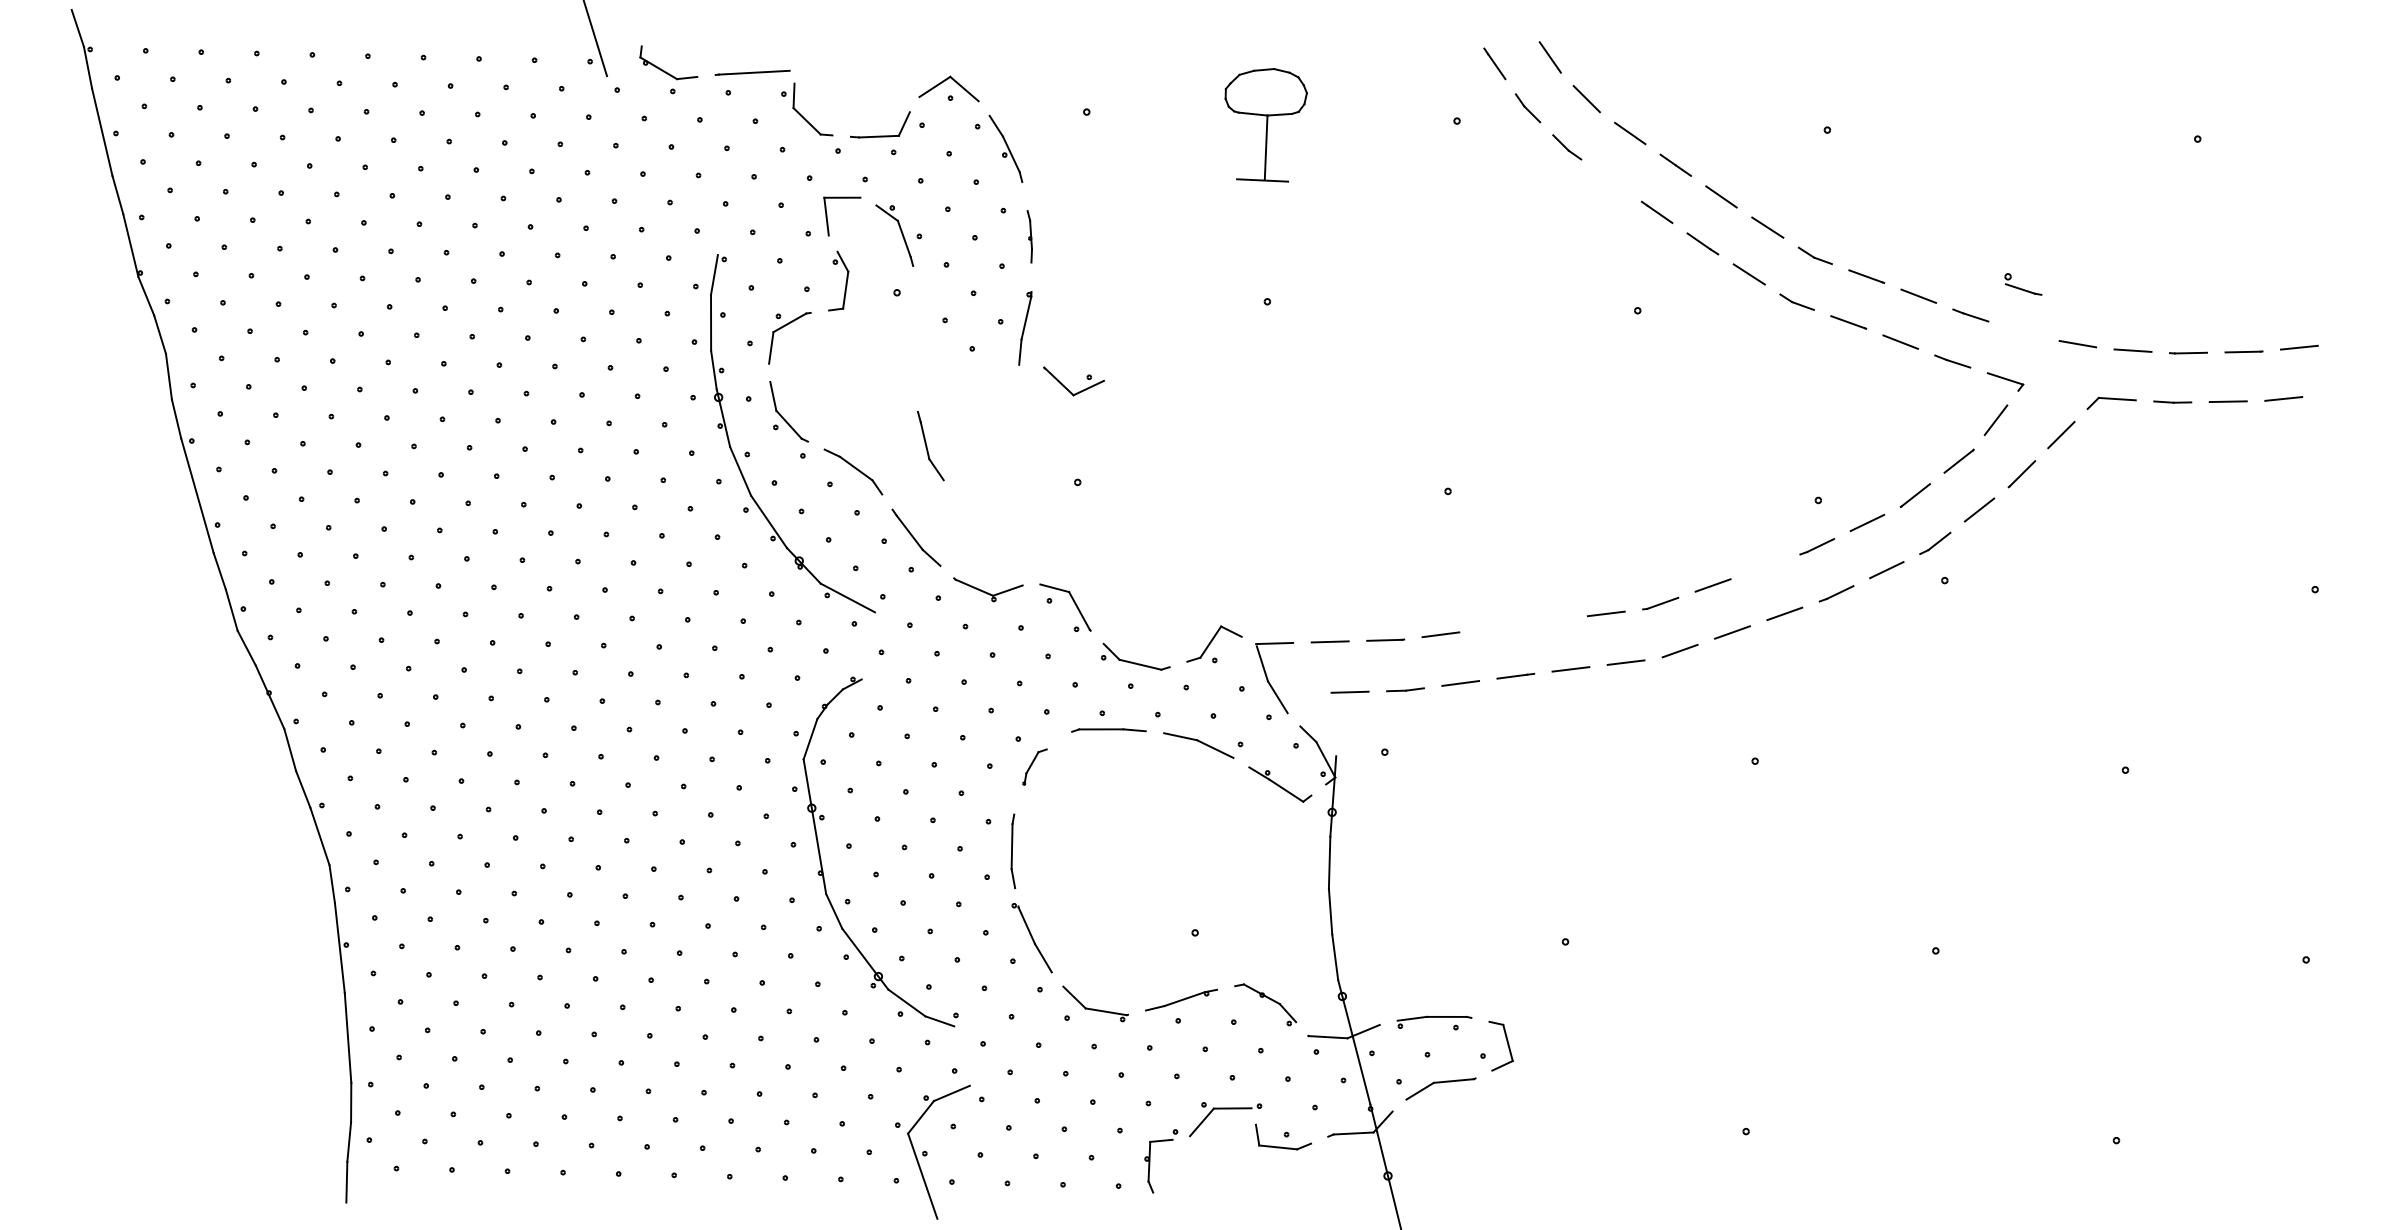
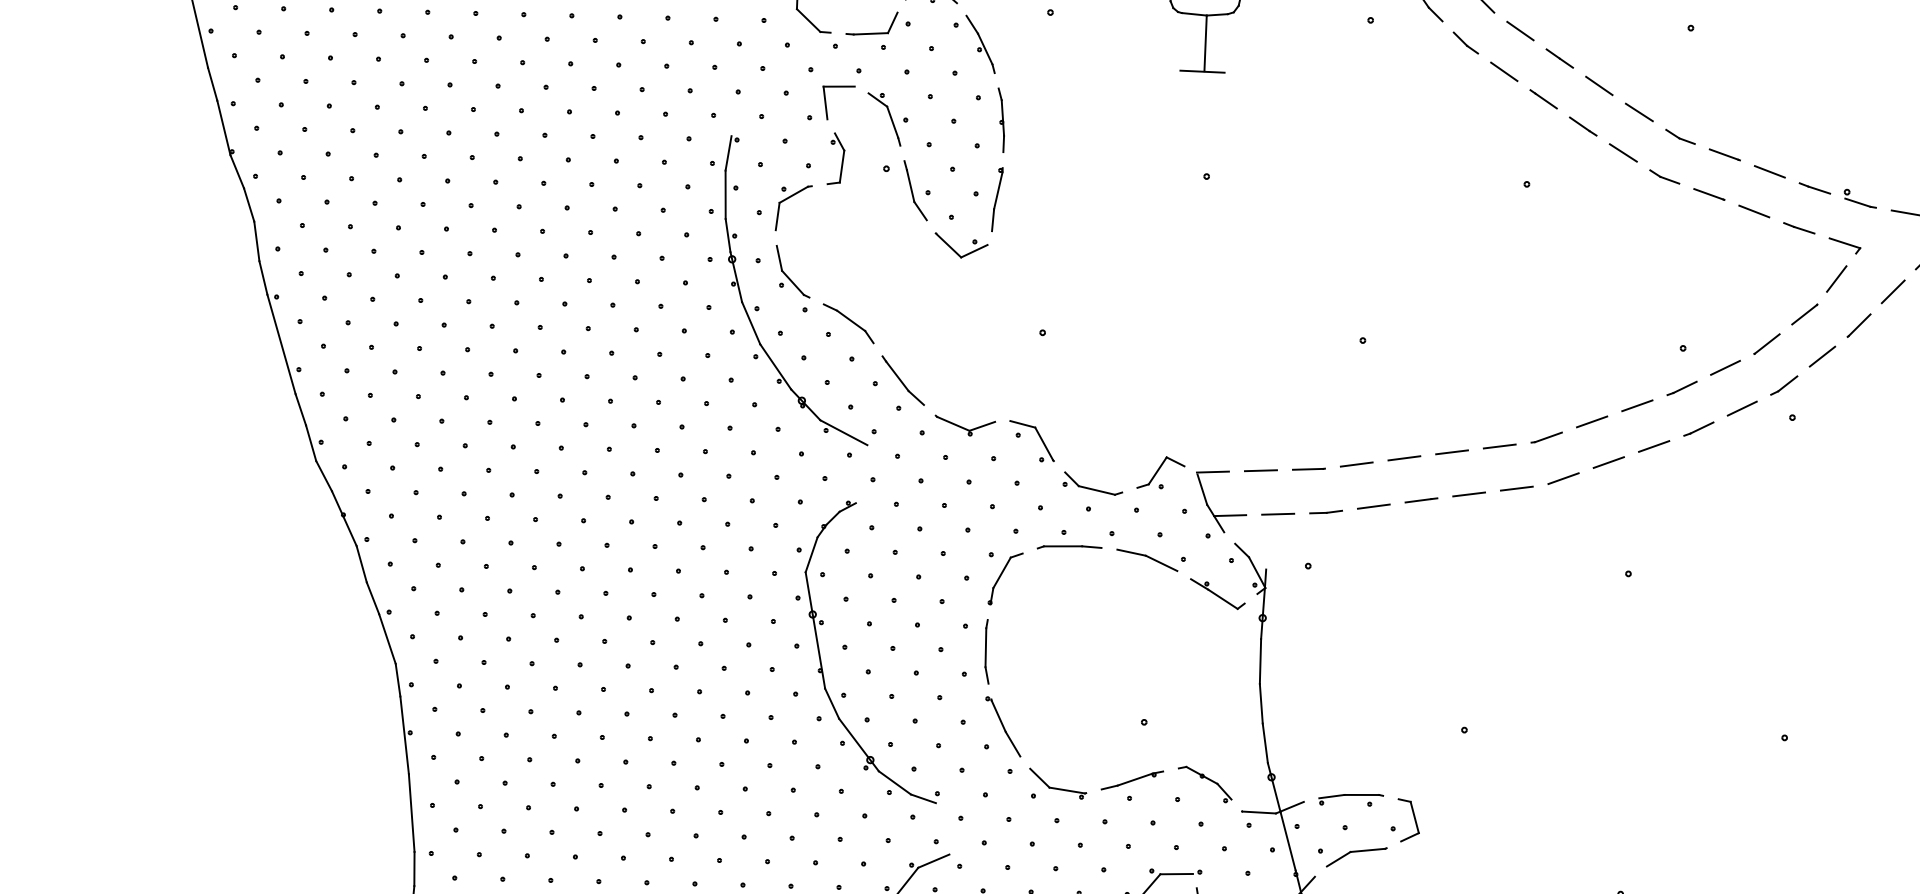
line: (1611, 180) -> (1504, 71), added
part: (1029, 236) -> (1000, 120), size x1.43
part: (2023, 284) -> (1860, 198), moved
part: (1066, 387) -> (955, 250), moved
part: (930, 446) -> (915, 191), moved
line: (1765, 566) -> (1637, 405), added
line: (1550, 620) -> (1451, 452), added
line: (1495, 627) -> (1403, 458), added
line: (1294, 693) -> (1230, 515), added
part: (1034, 766) -> (1005, 578), size x1.67

